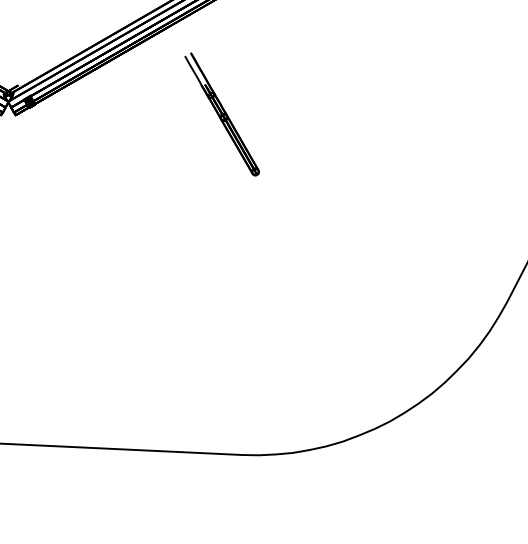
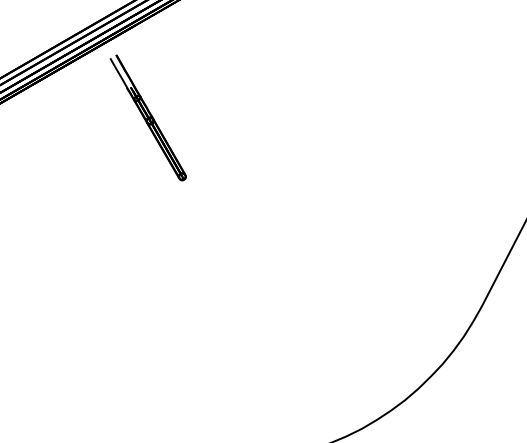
part: (221, 114) -> (147, 117), moved

